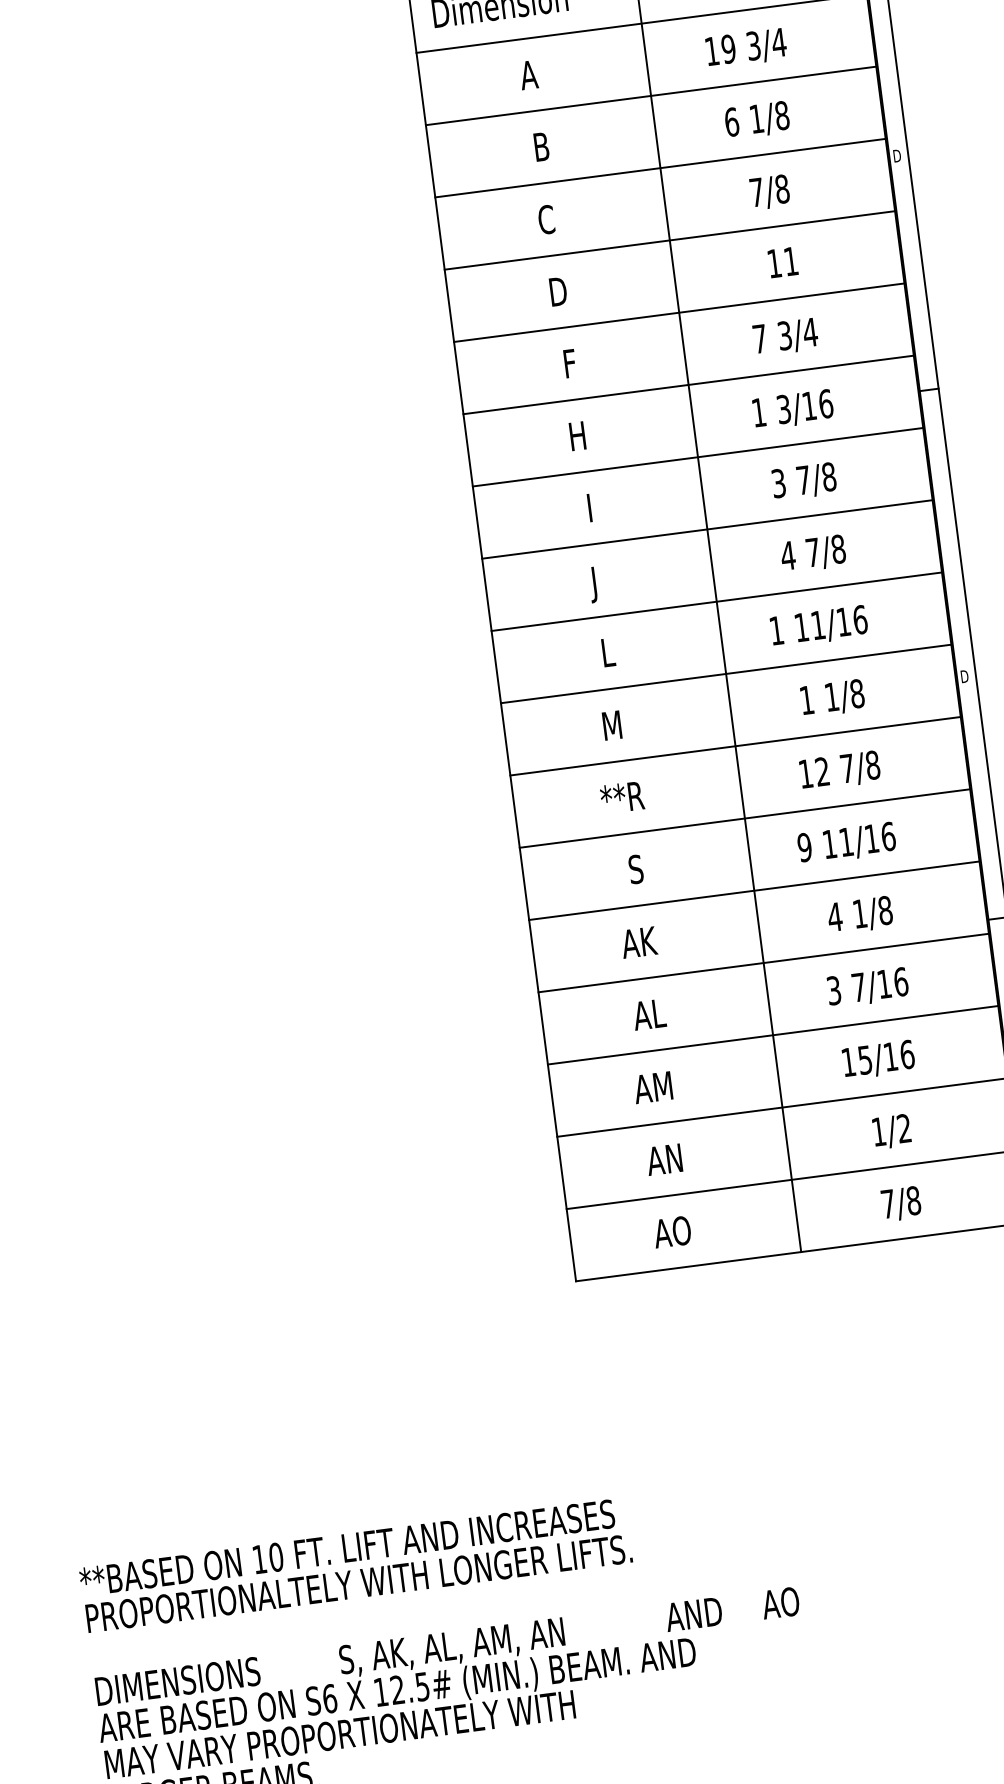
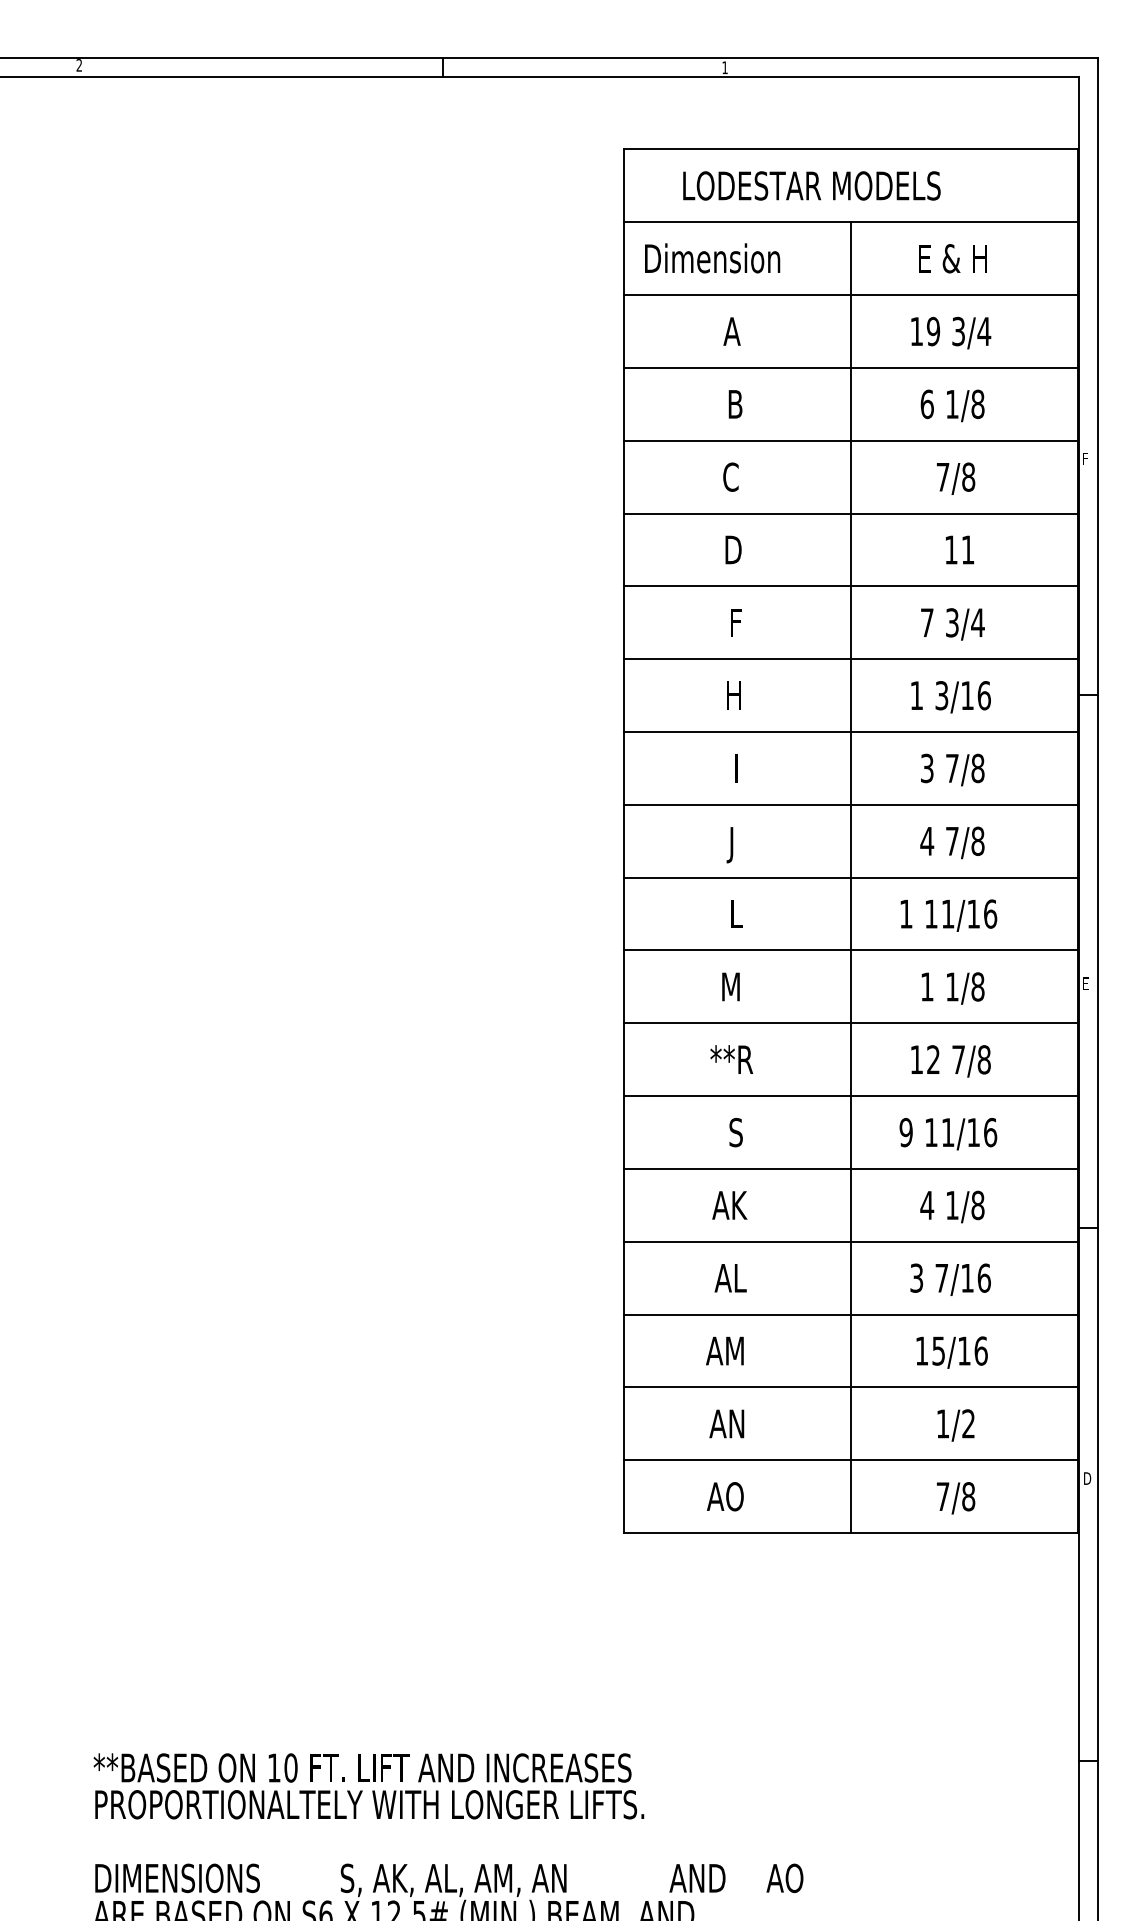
text: (896, 155) -> (1086, 458), D -> F
text: (964, 676) -> (1086, 983), D -> E

